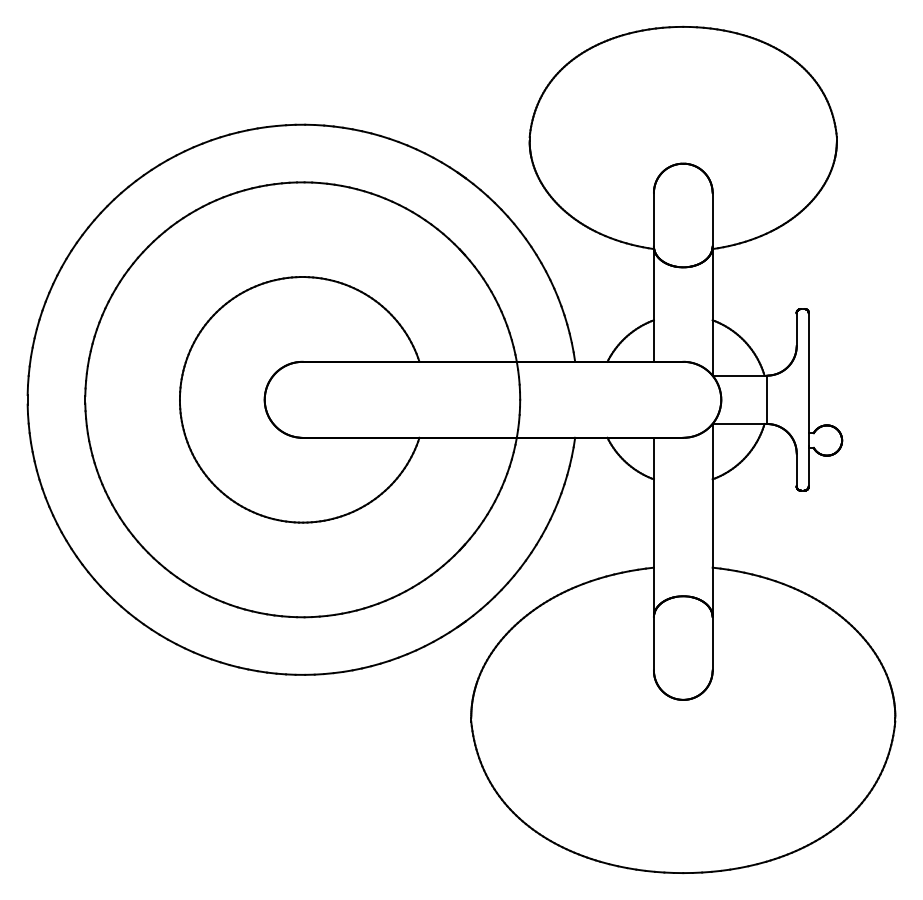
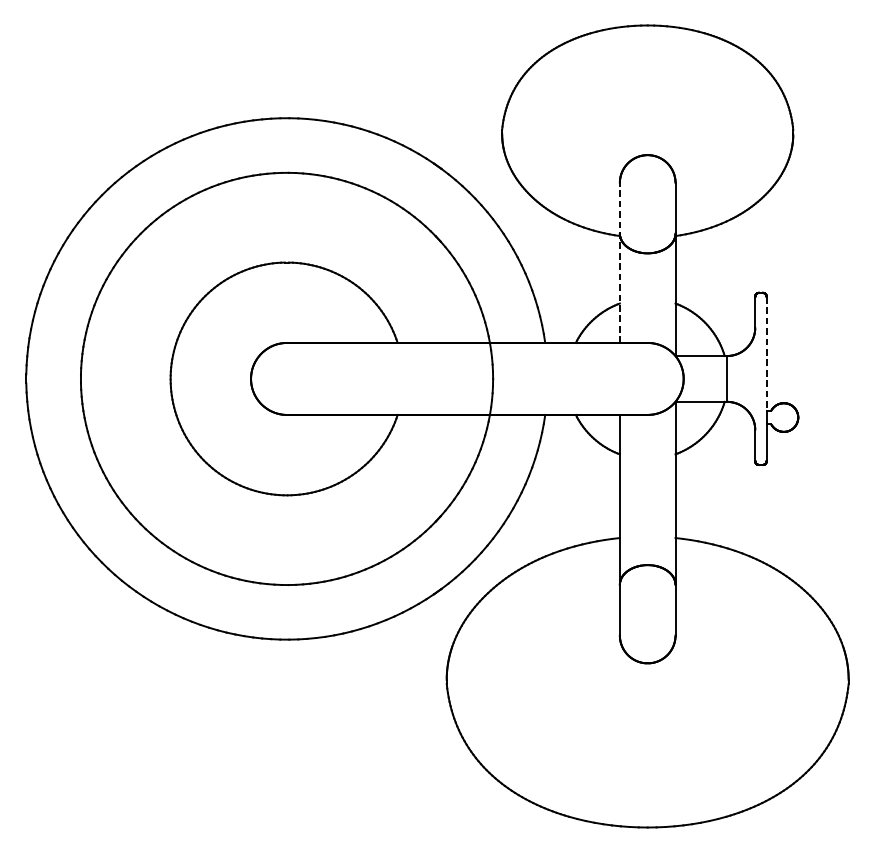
line: (653, 276) -> (619, 262), solid -> dashed
line: (808, 373) -> (766, 353), solid -> dashed

